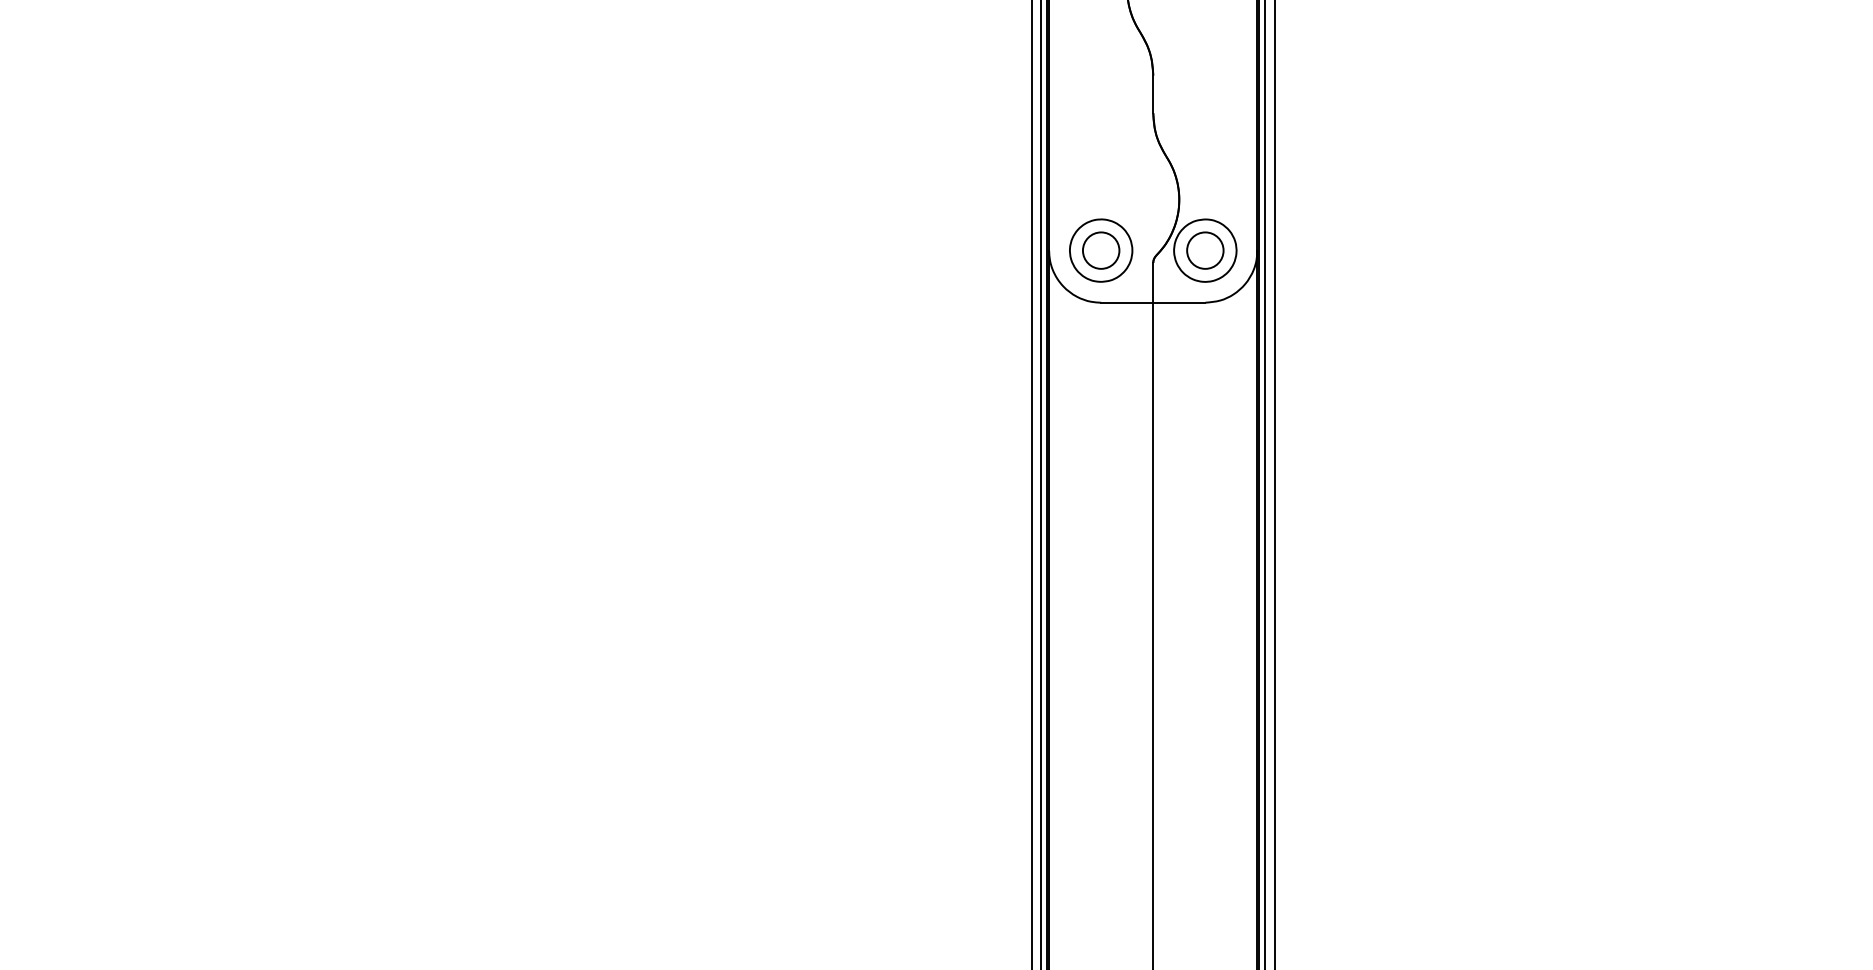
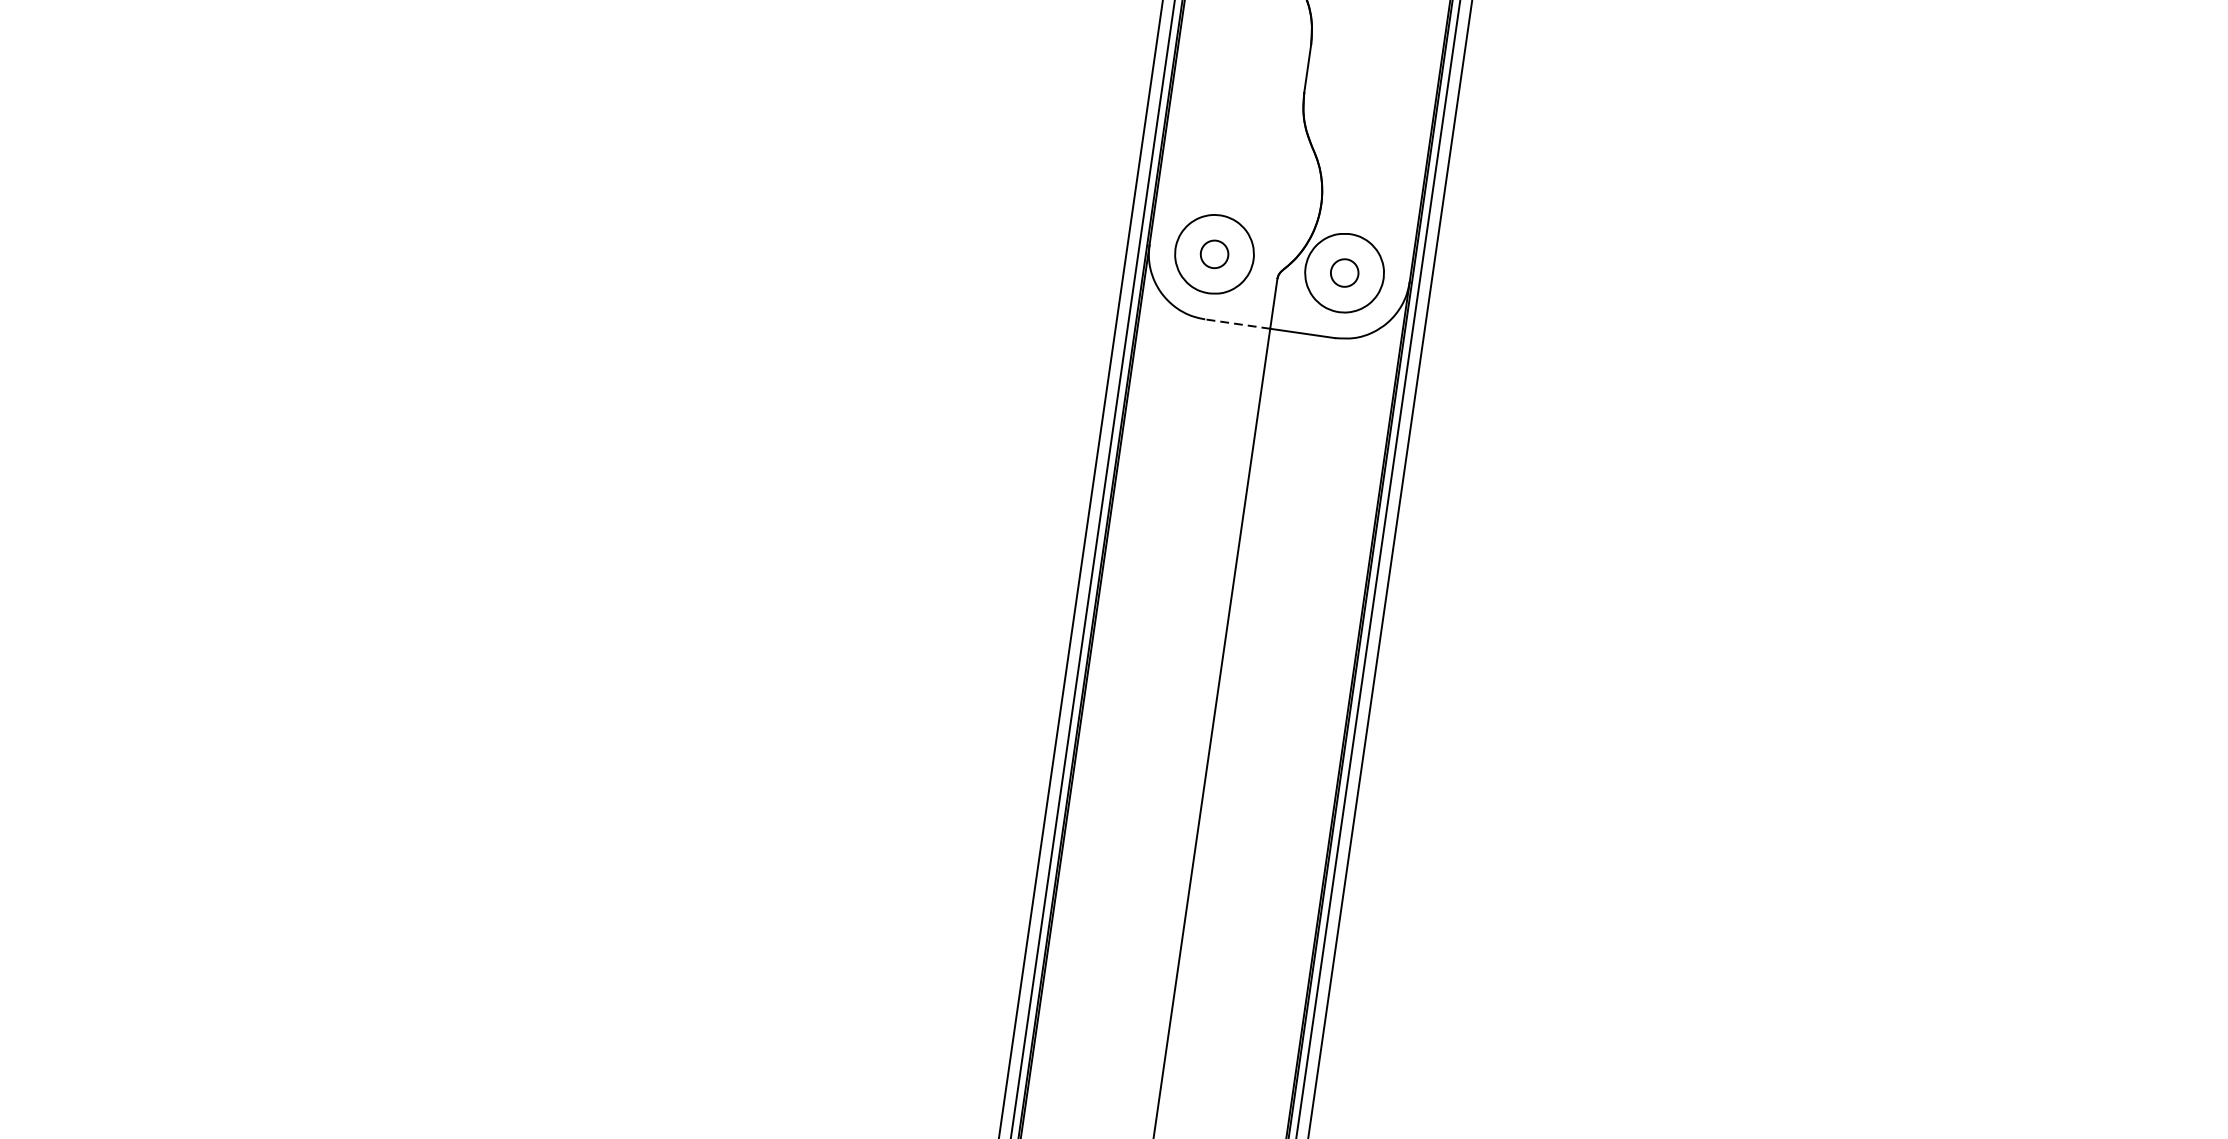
circle: (1100, 250) -> (1213, 254), size x0.6
circle: (1205, 250) -> (1344, 272), size x0.6
line: (1126, 302) -> (1236, 323), solid -> dashed

